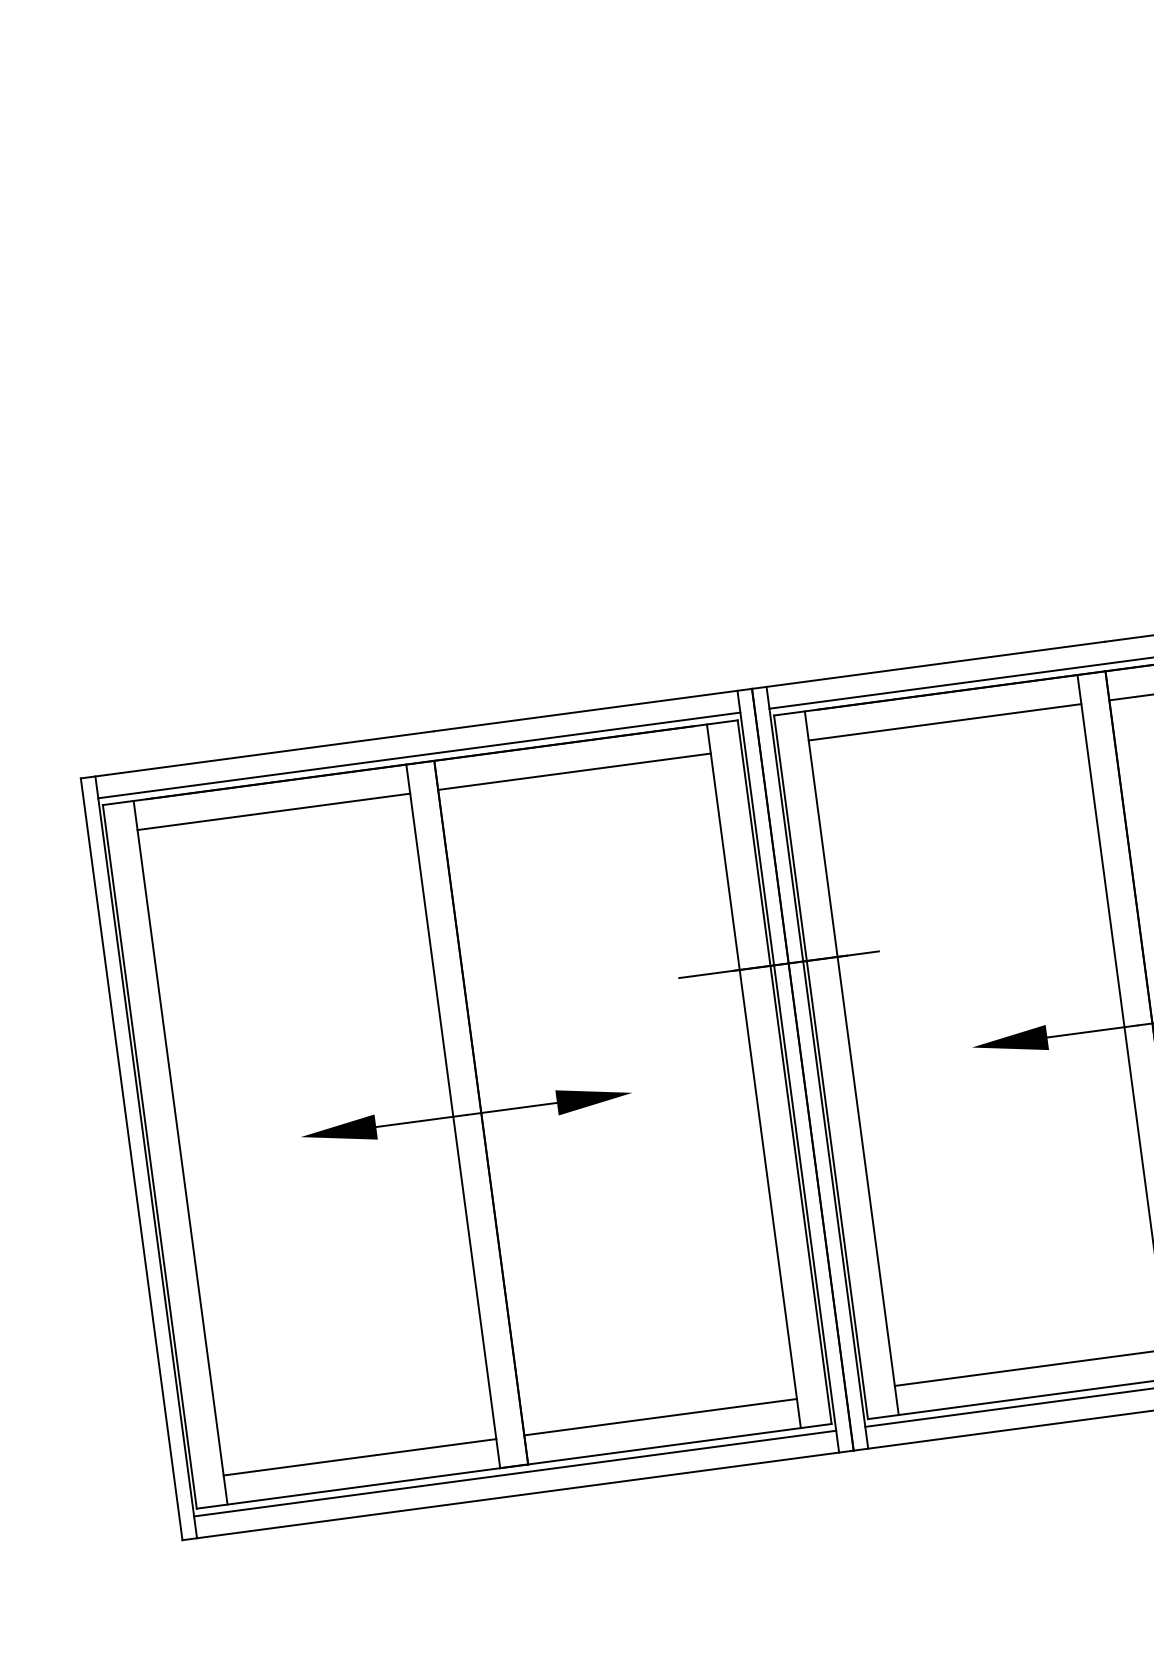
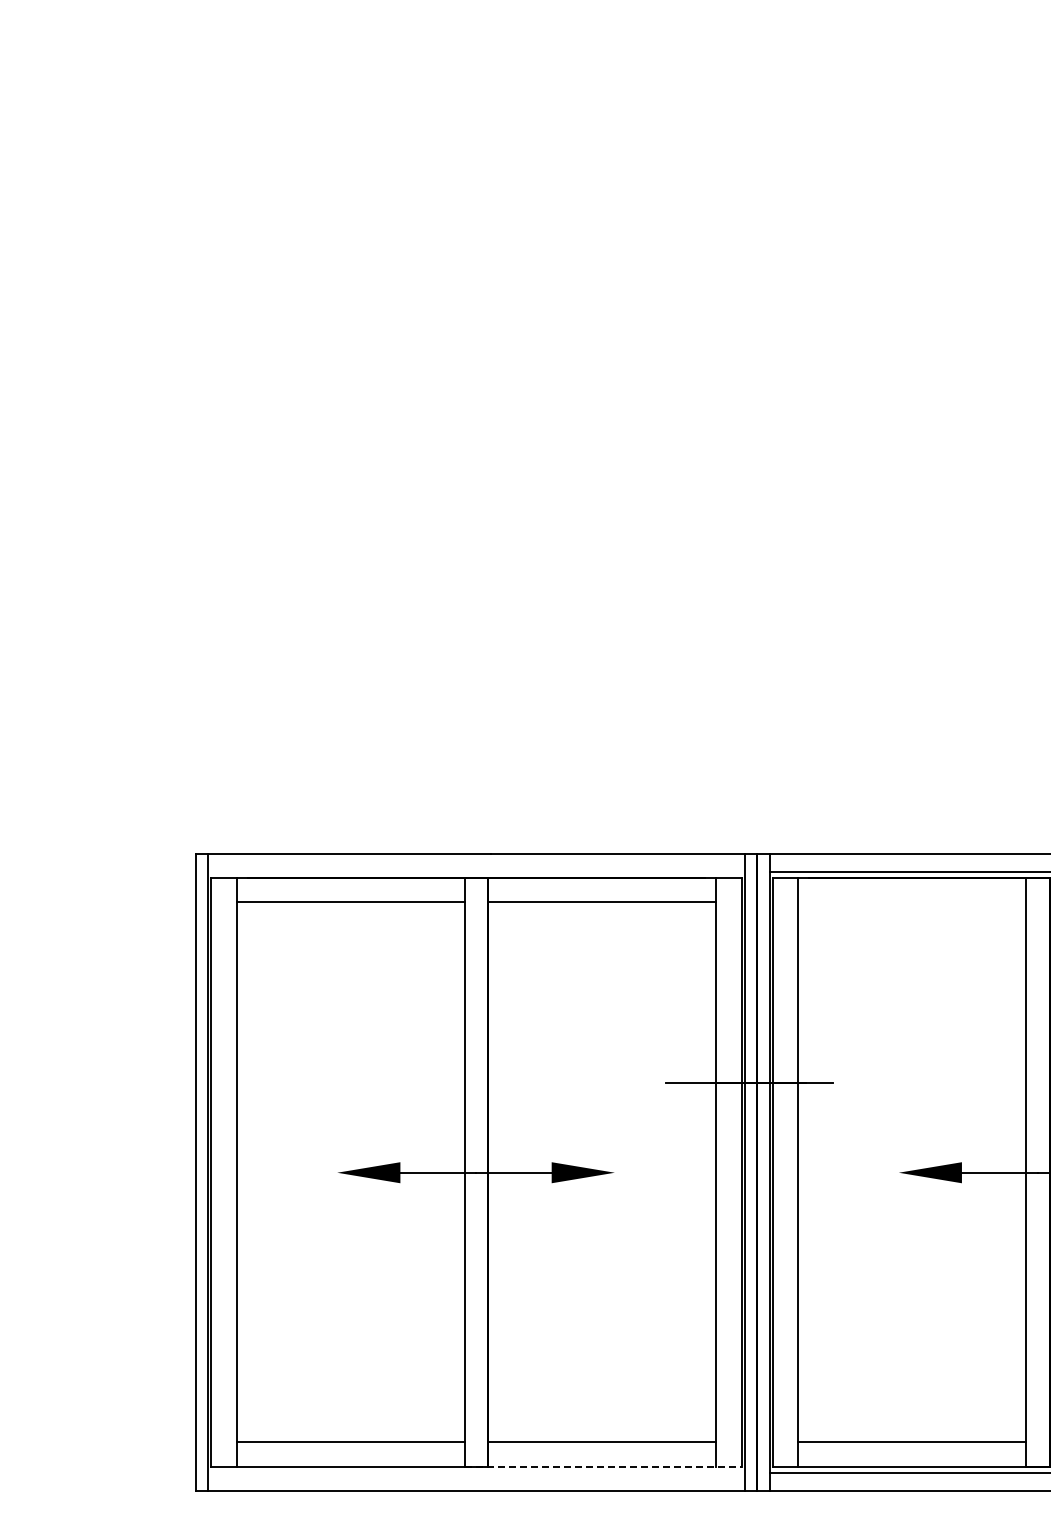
line: (945, 722) -> (912, 902), removed
line: (419, 756) -> (476, 872), removed
line: (665, 1445) -> (603, 1466), solid -> dashed
line: (514, 1473) -> (476, 1472), removed

